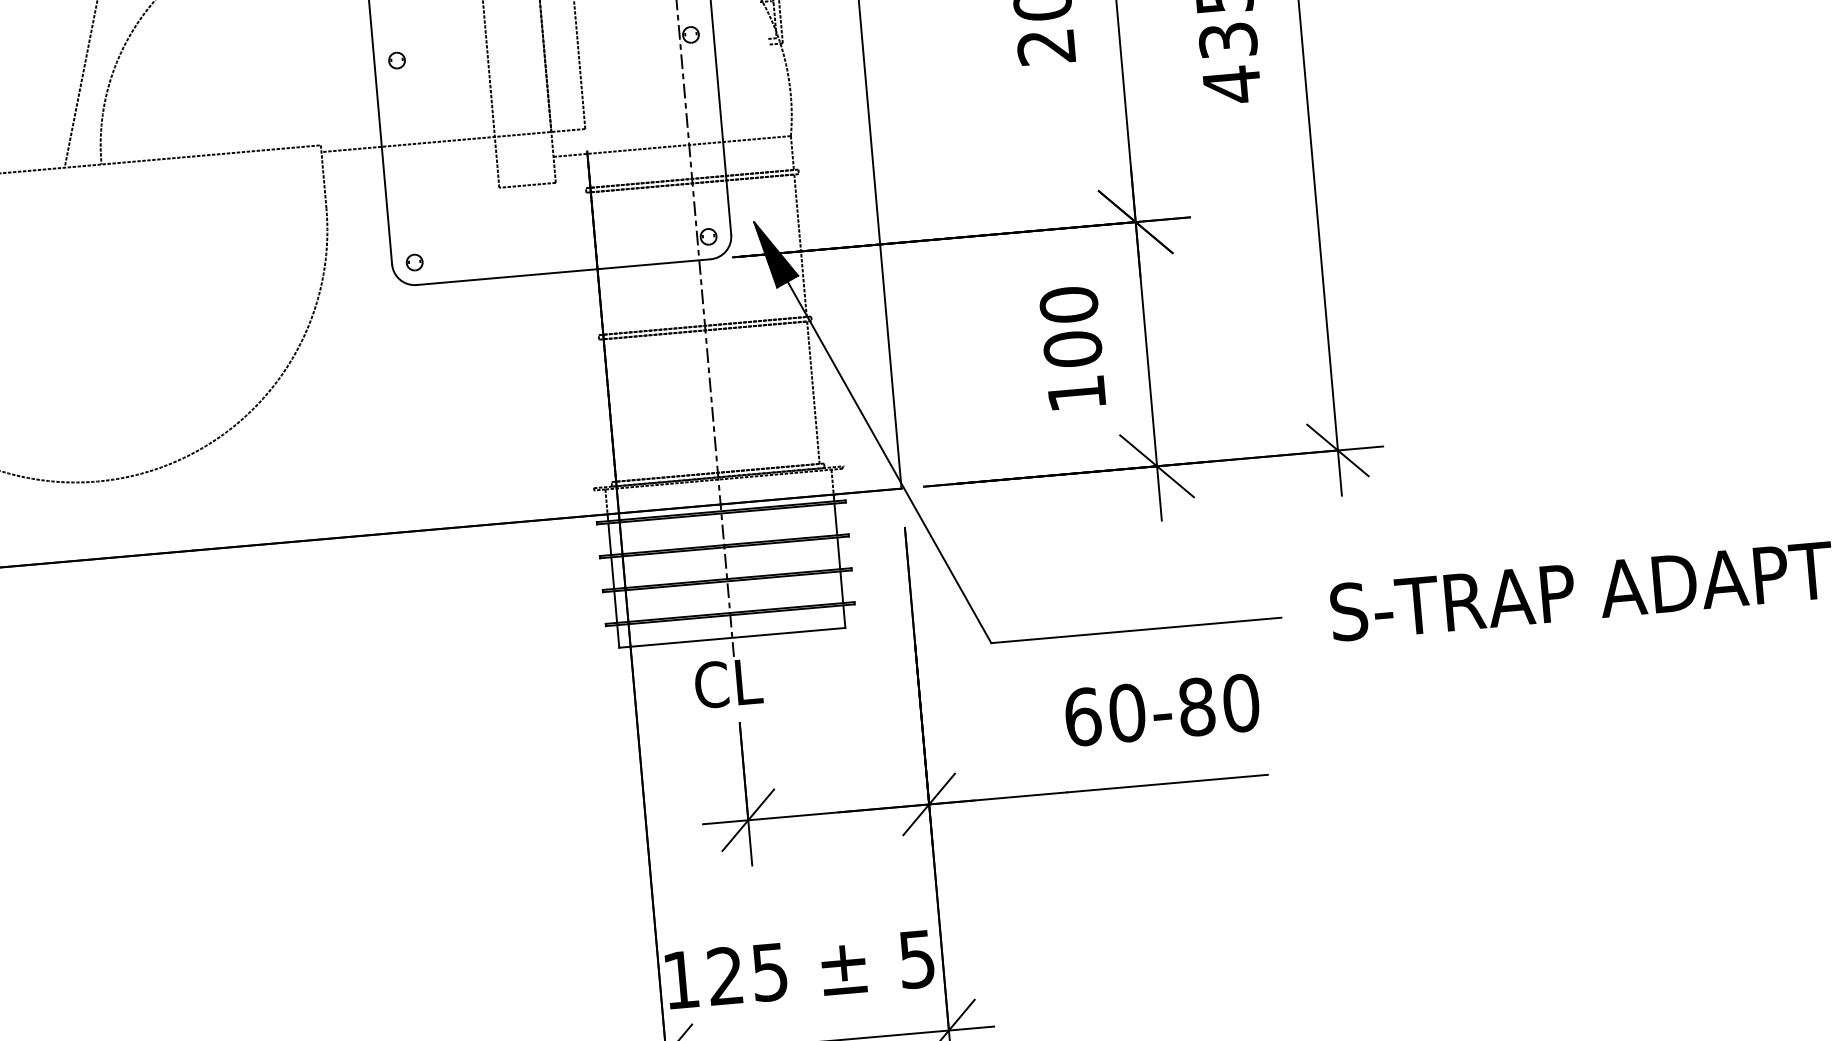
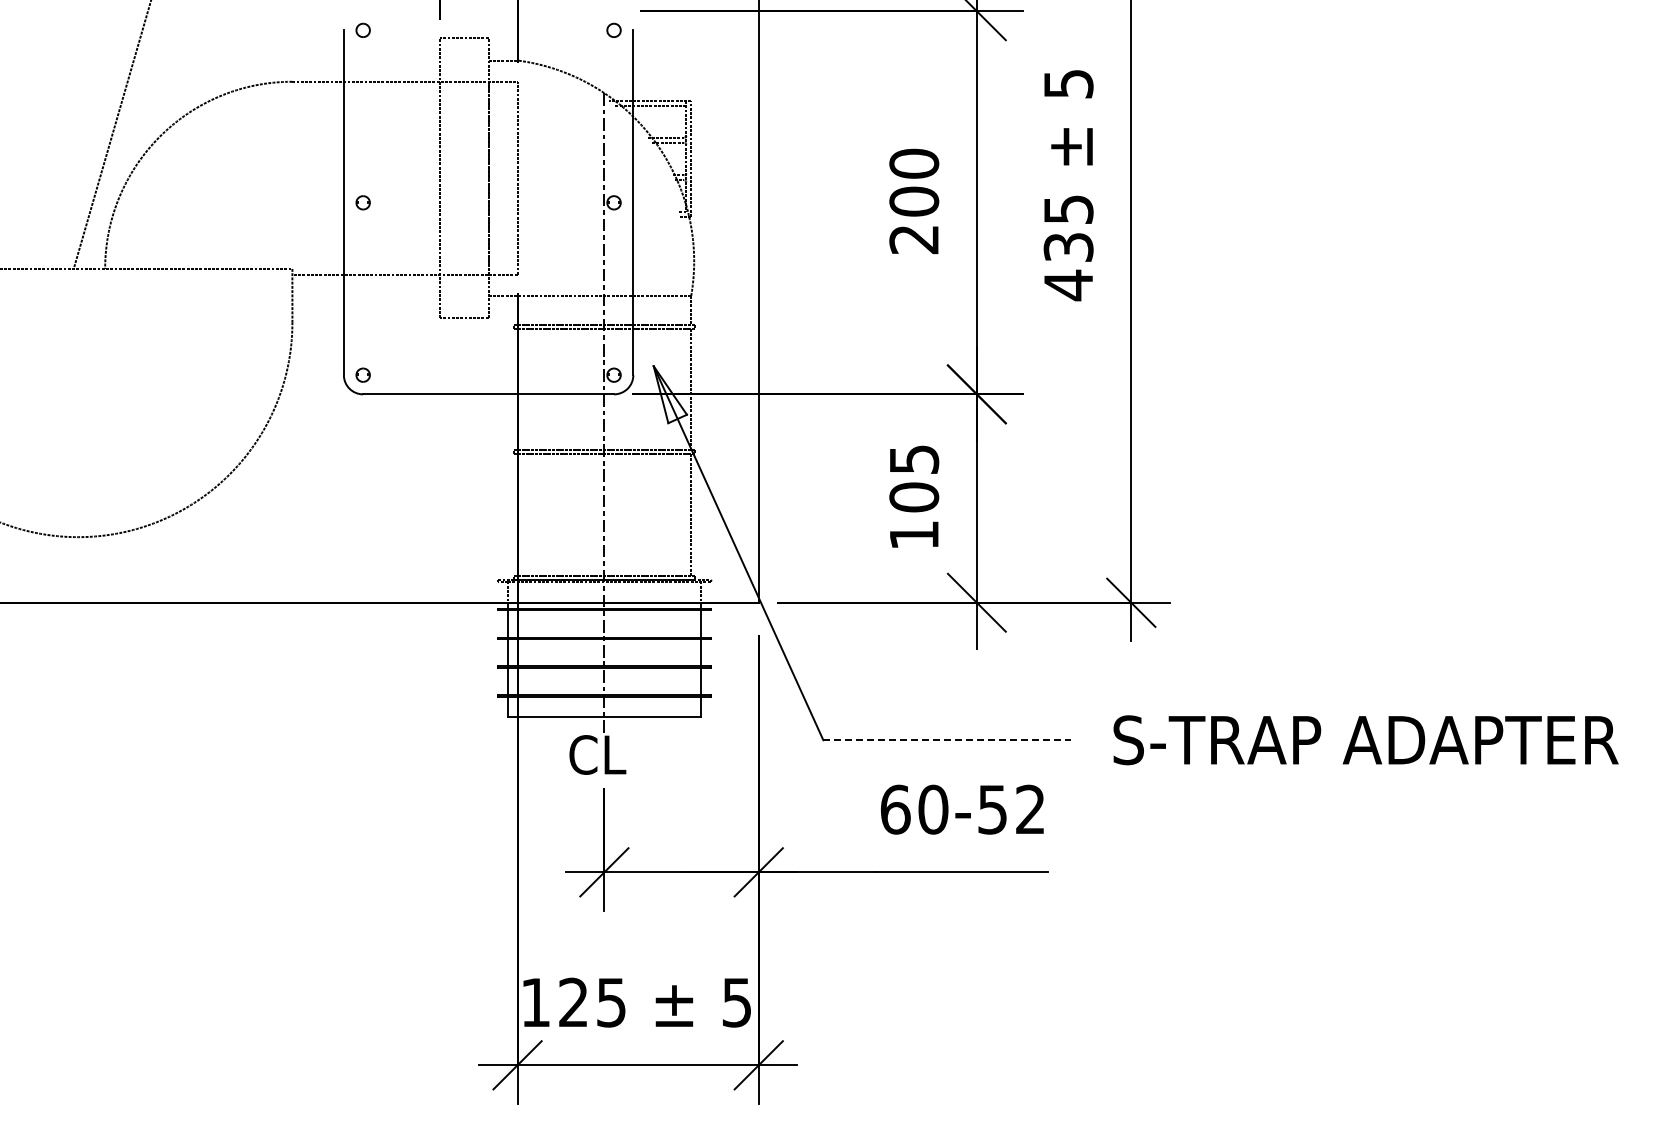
fill: (775, 253) -> (669, 394), removed
text: (1069, 304) -> (914, 459), 100 -> 105
line: (1136, 630) -> (947, 740), solid -> dashed
text: (1218, 704) -> (1011, 809), 60-80 -> 60-52

